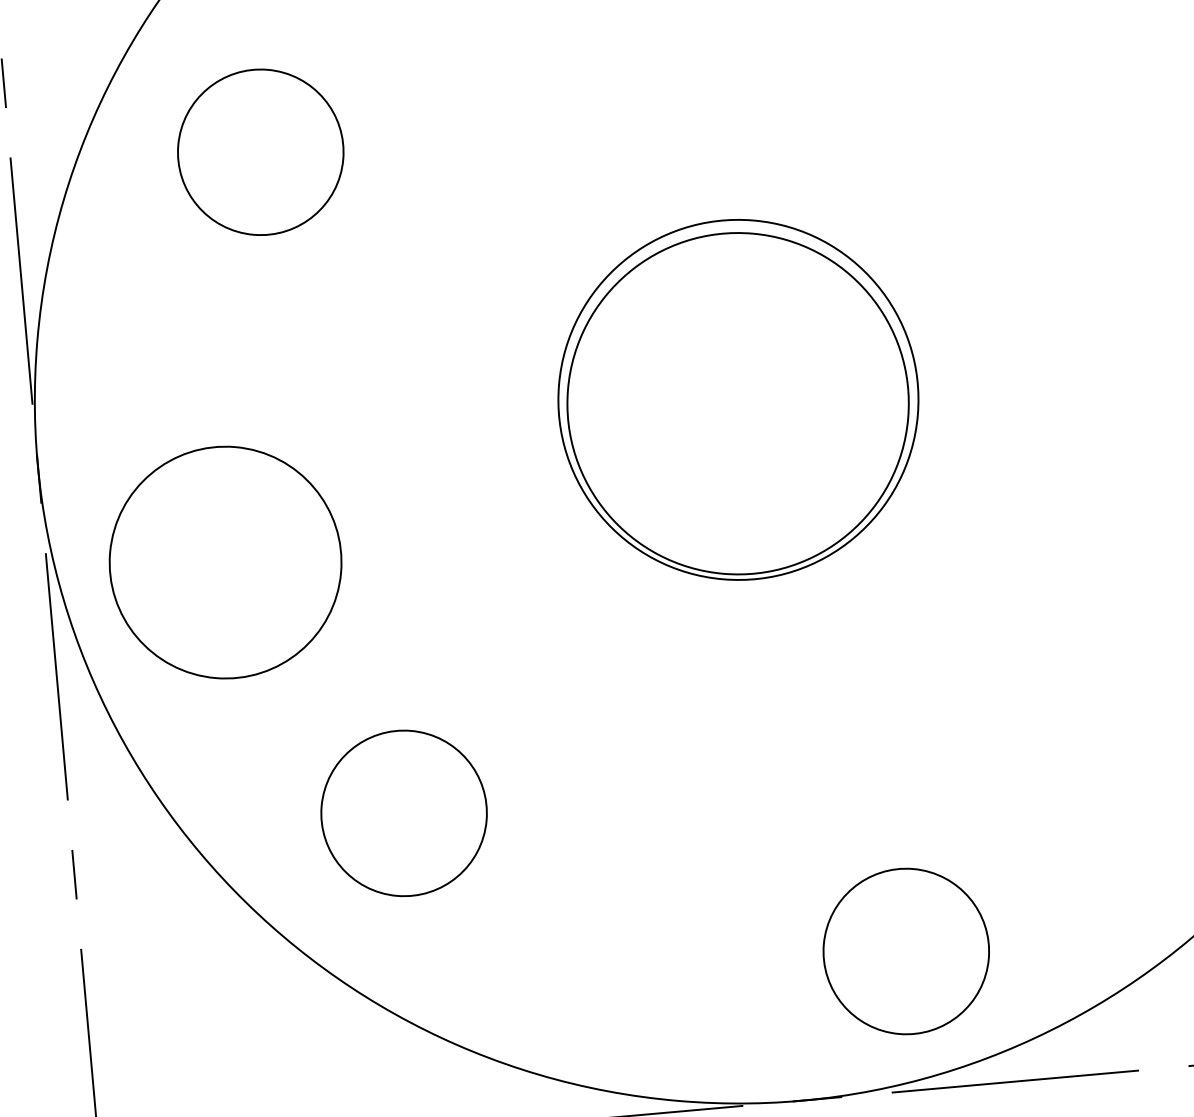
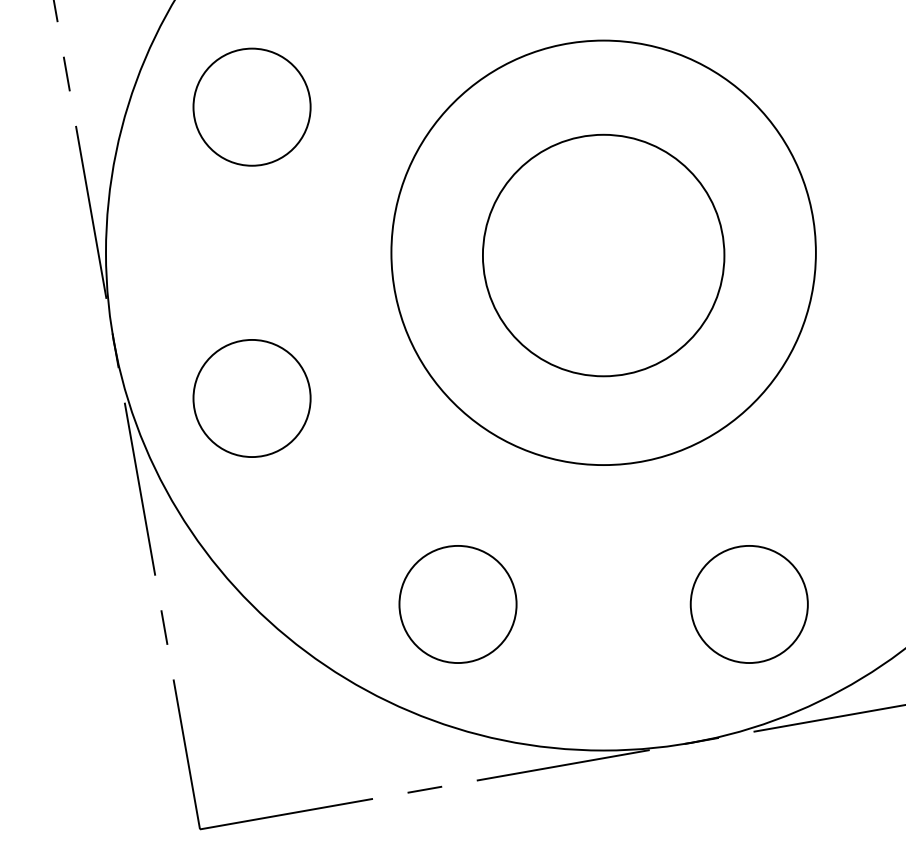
circle: (738, 399) -> (603, 252), size x1.67
circle: (224, 562) -> (251, 398), size x0.71
circle: (403, 813) -> (457, 604), moved
circle: (905, 951) -> (748, 604), moved

